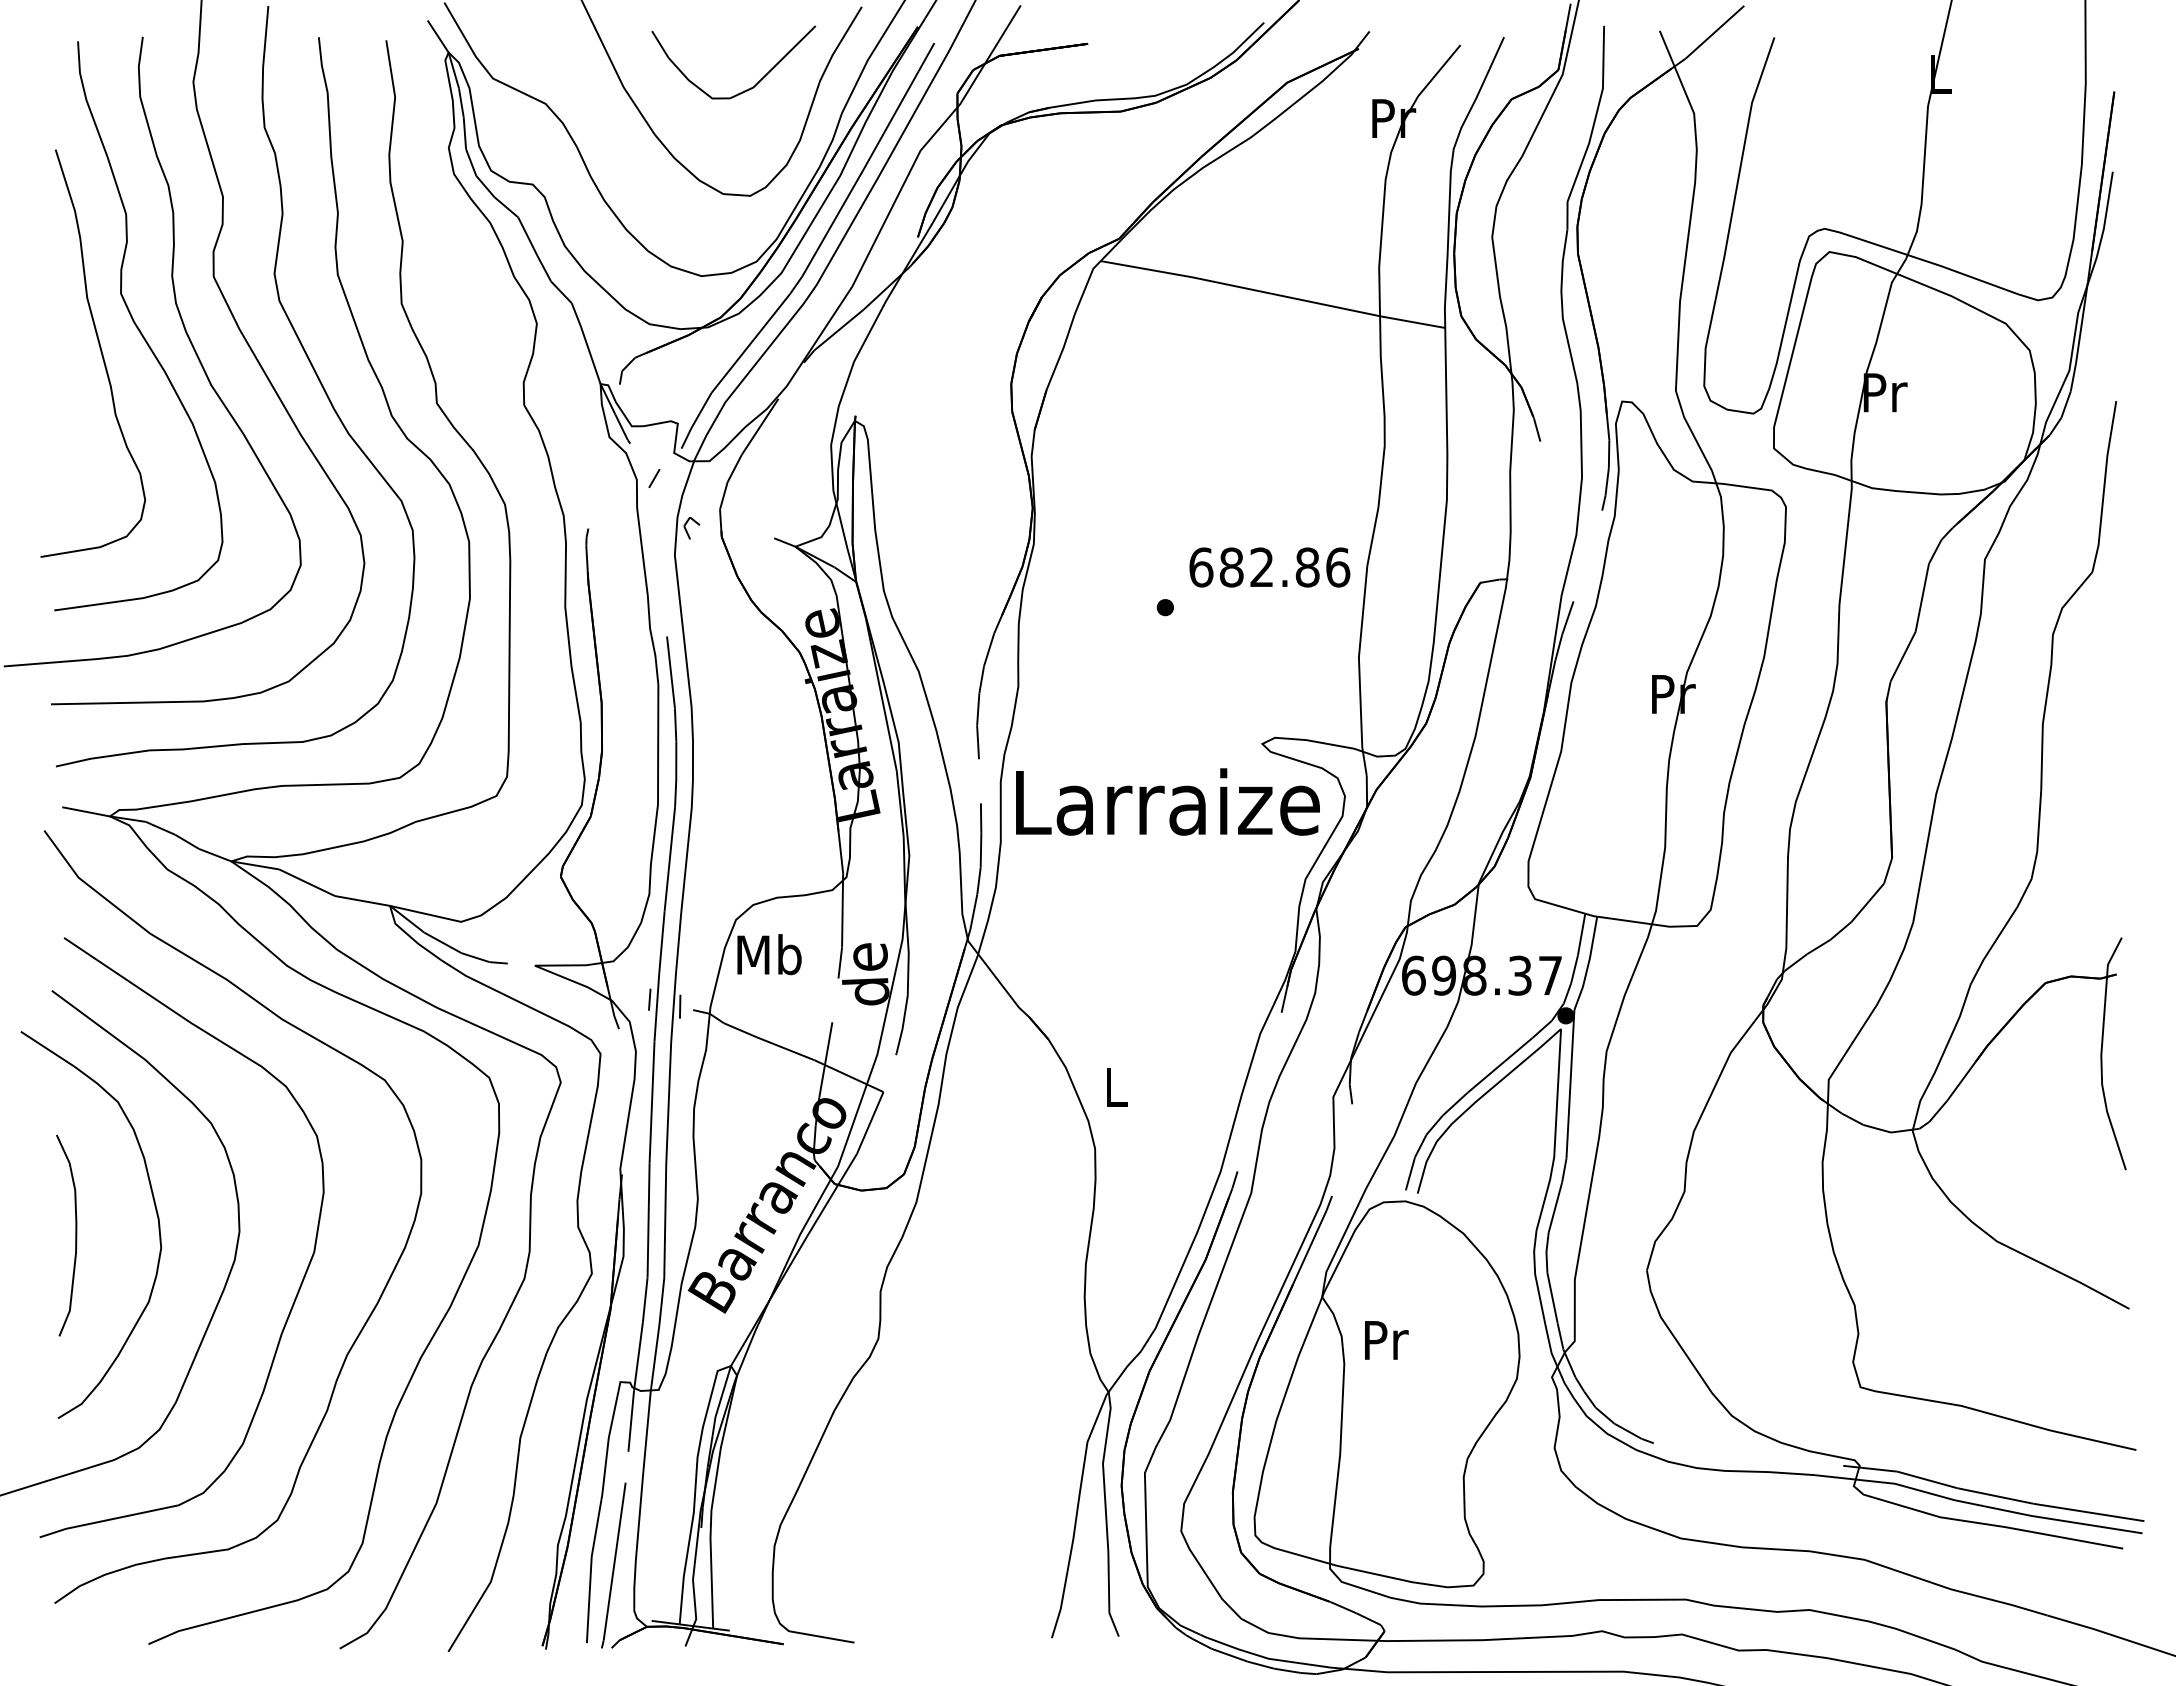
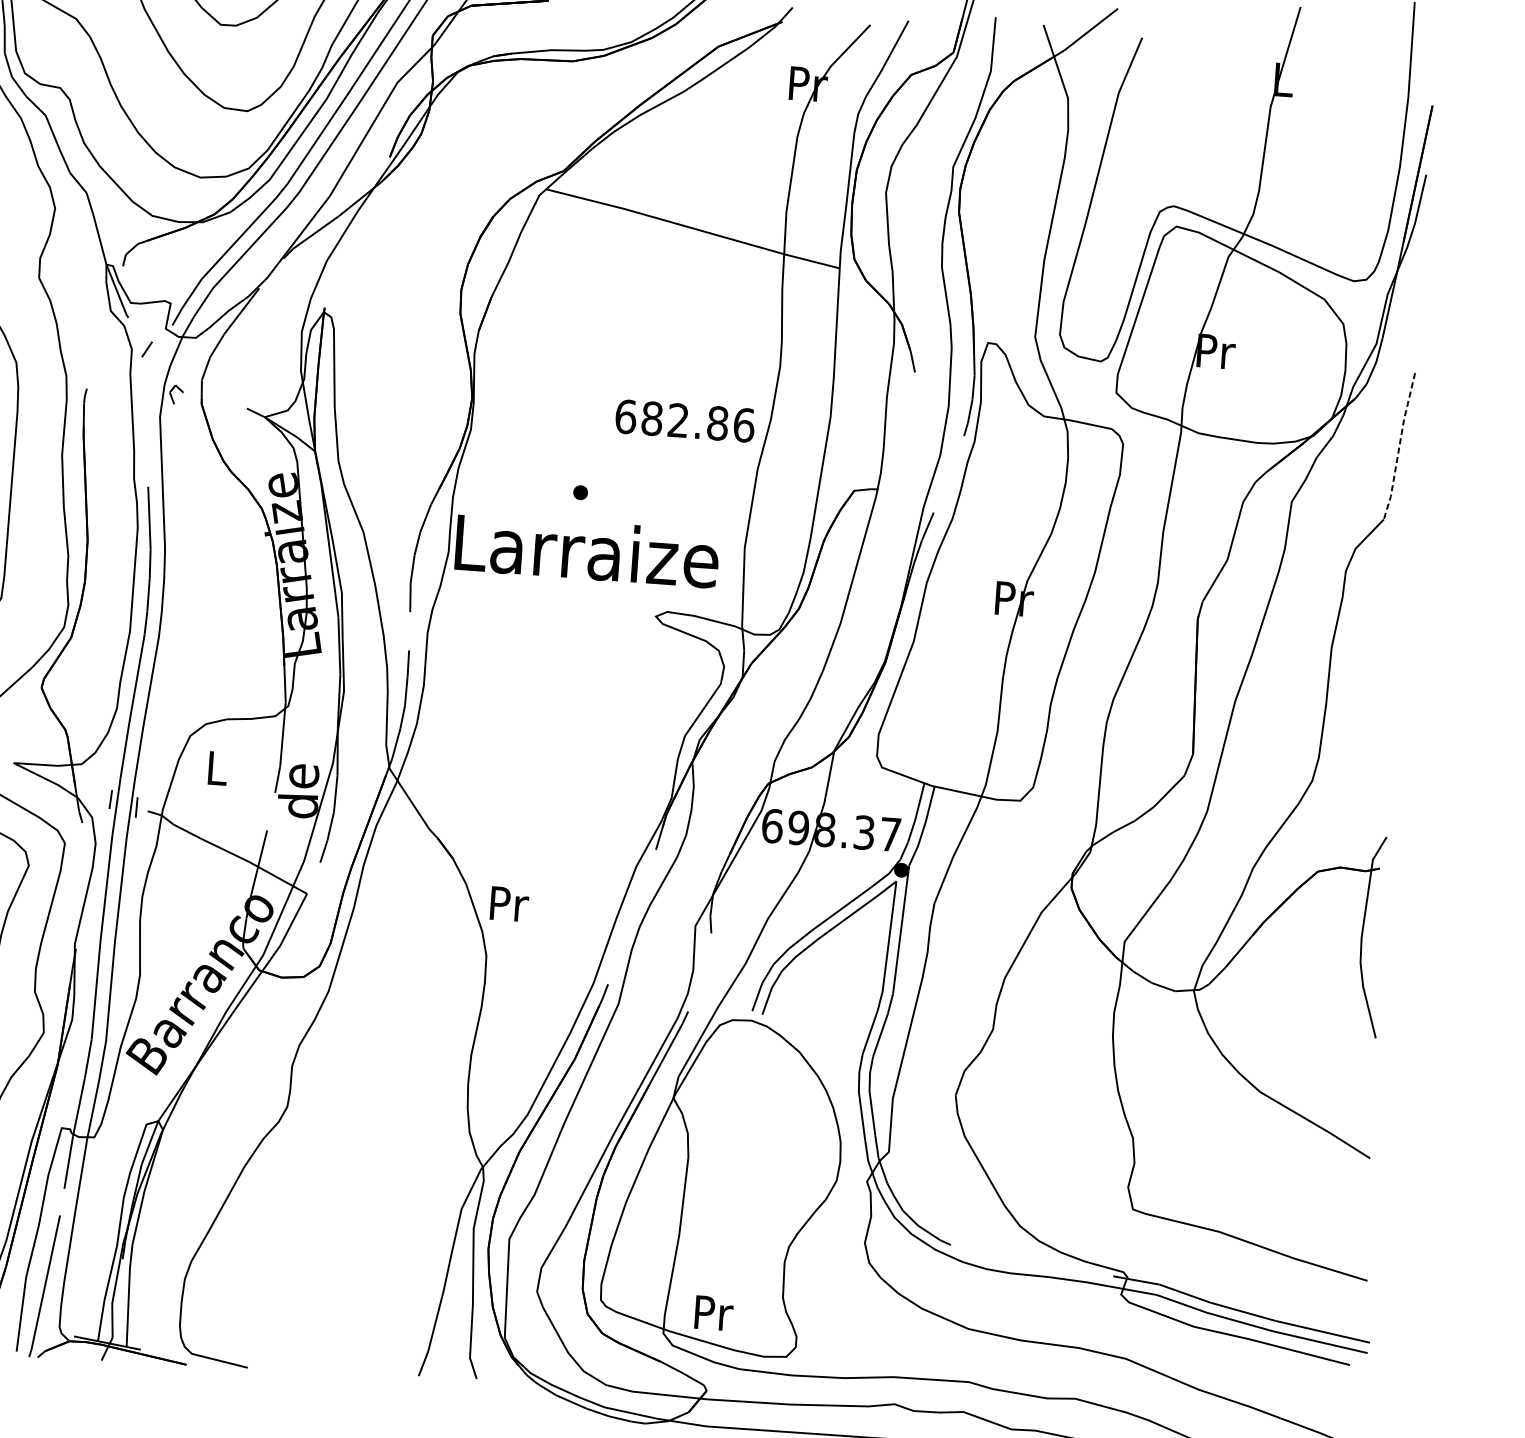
line: (2104, 486) -> (1399, 446), solid -> dashed
text: (1269, 567) -> (684, 421), moved
text: (1167, 801) -> (587, 550), moved
text: (769, 954) -> (217, 767), Mb -> L
text: (1117, 1087) -> (509, 904), L -> Pr
text: (1386, 1340) -> (713, 1313), moved

